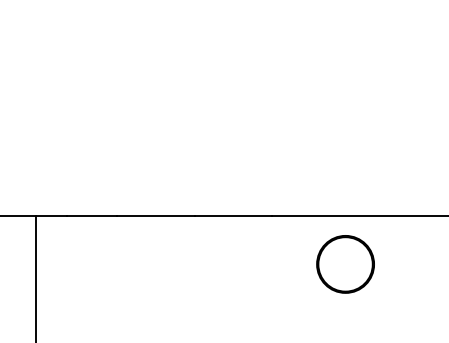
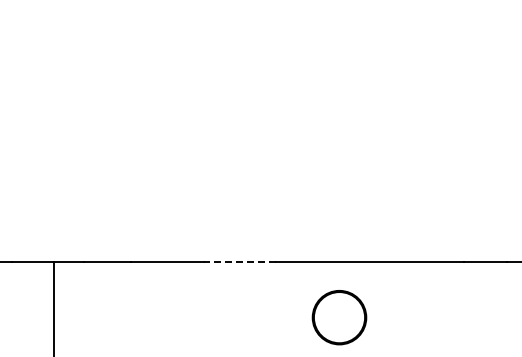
line: (232, 216) -> (239, 261), solid -> dashed
part: (345, 264) -> (339, 317), moved

